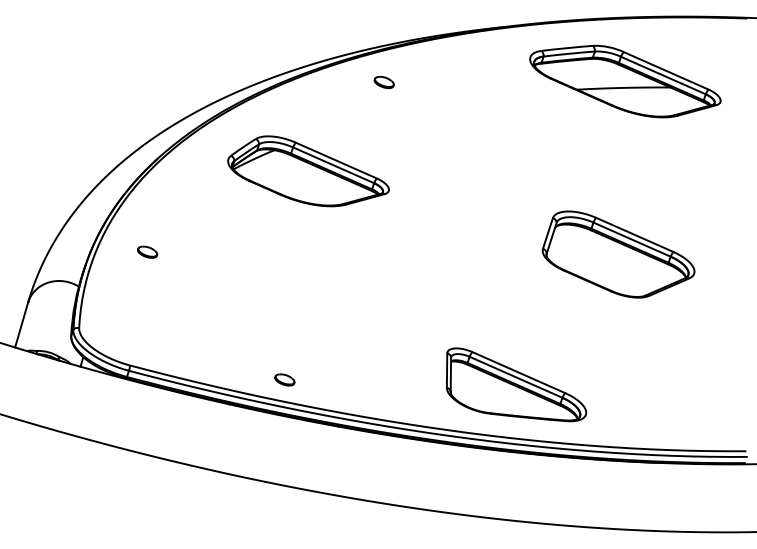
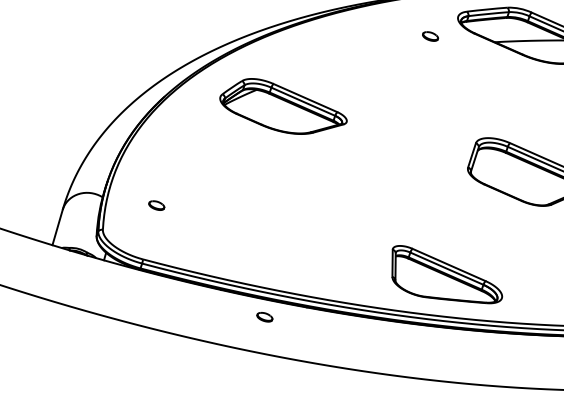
part: (383, 82) -> (429, 36), moved
part: (147, 251) -> (156, 205), moved
part: (284, 379) -> (264, 316), moved

